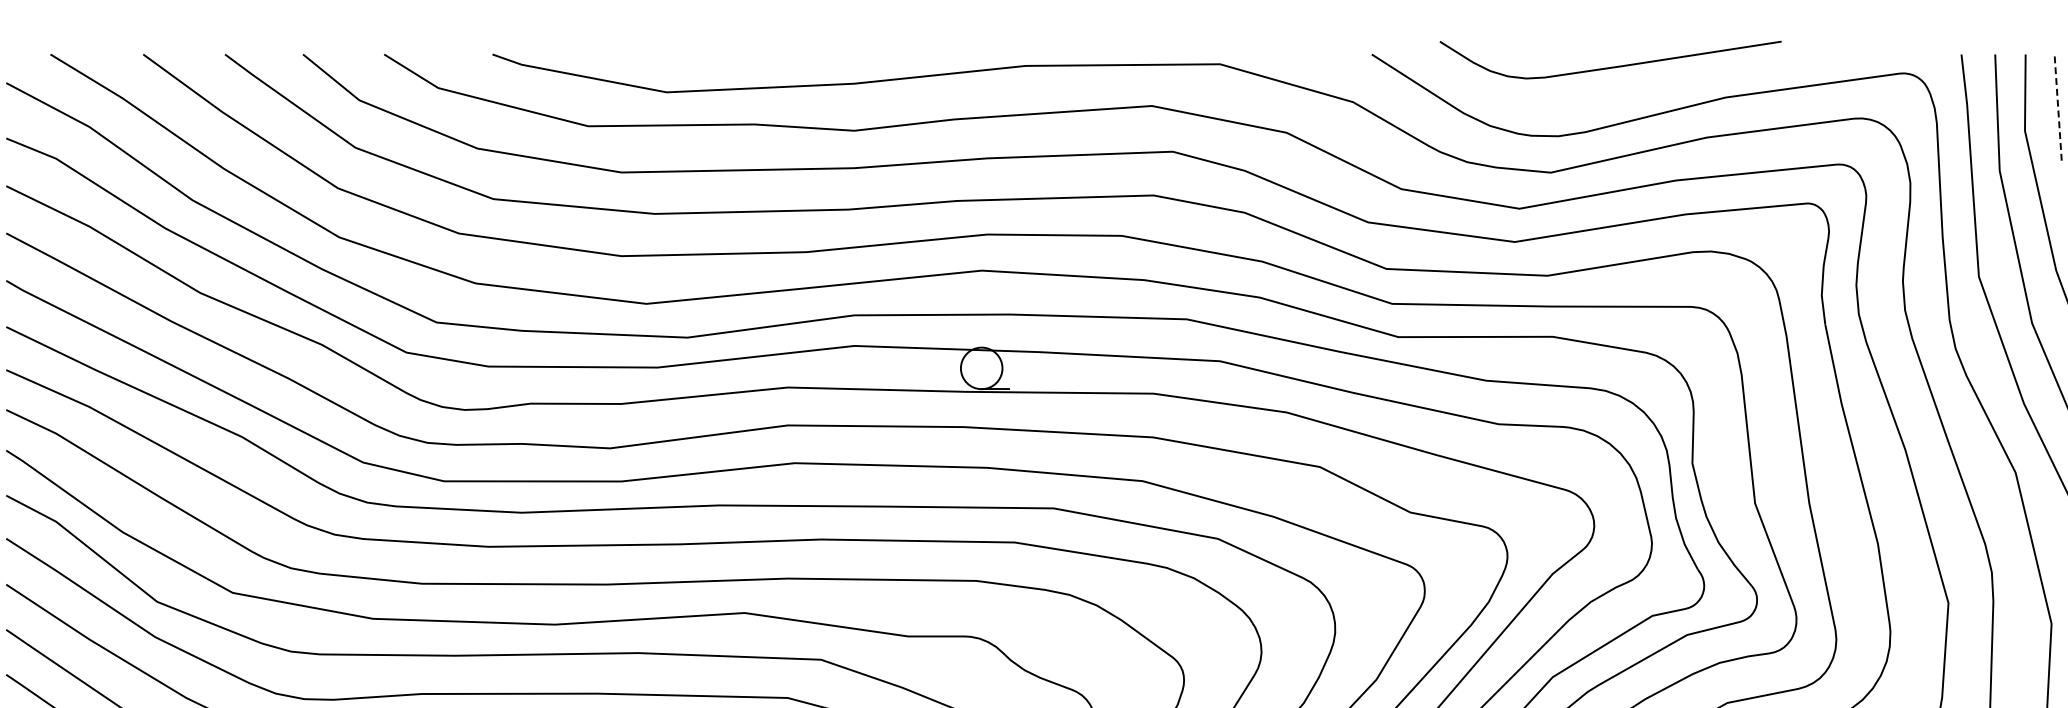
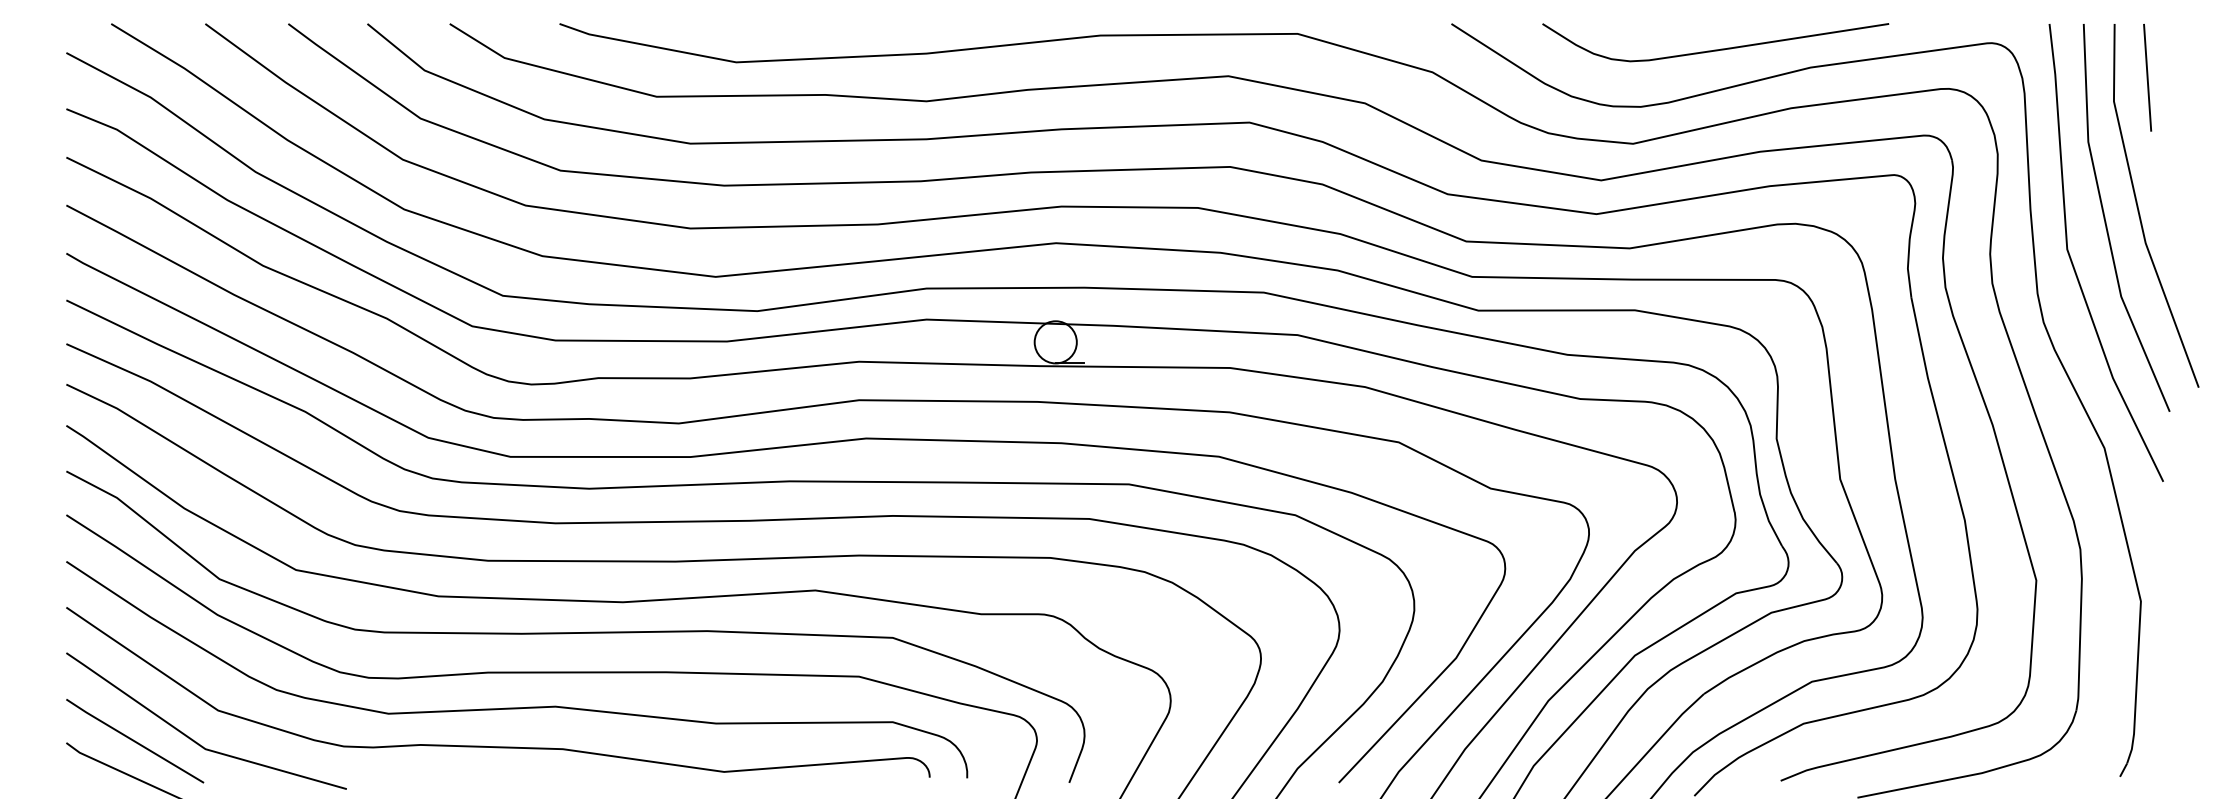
curve: (1610, 66) -> (1715, 49), moved
line: (2058, 107) -> (2147, 77), dashed -> solid

